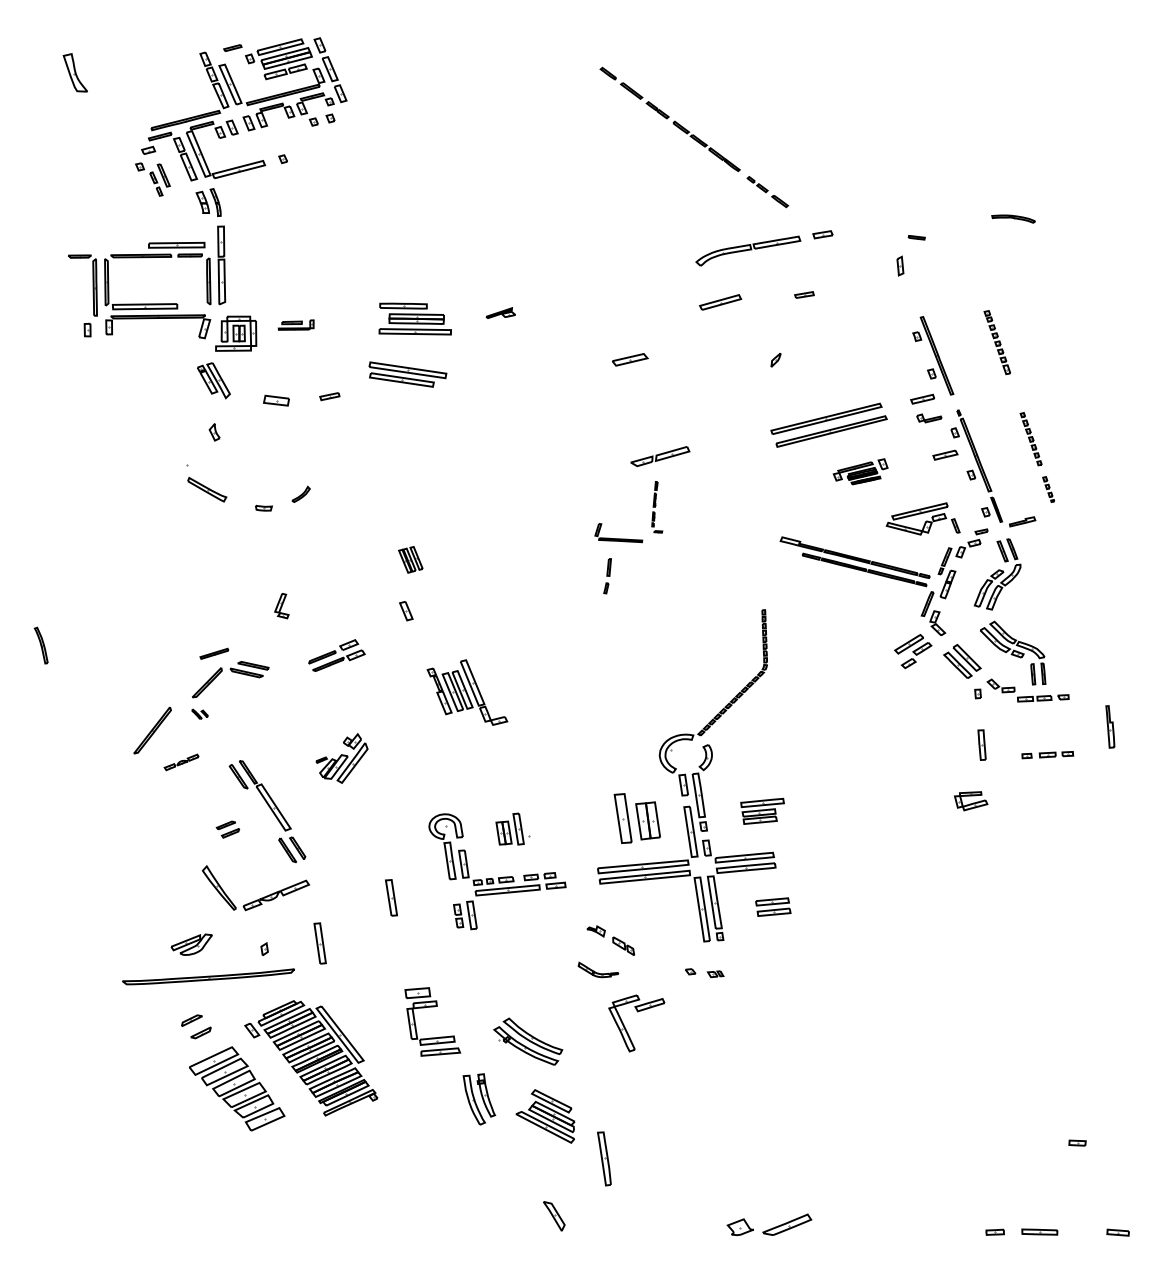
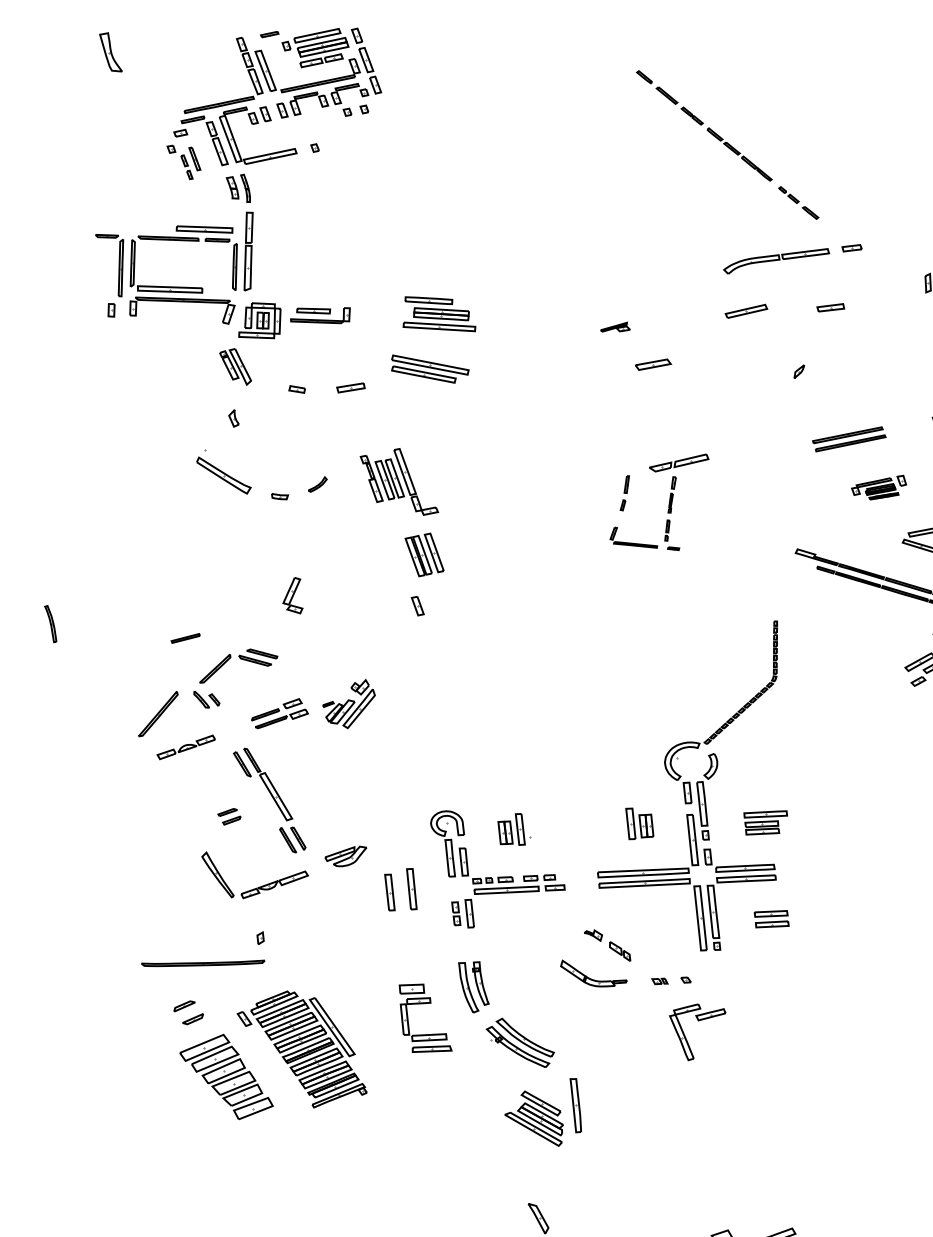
part: (804, 294) -> (830, 307), size x1.43
part: (500, 312) -> (615, 326), moved
part: (296, 324) -> (320, 314), size x1.67
part: (329, 396) -> (350, 387), size x1.43
part: (275, 400) -> (296, 389), size x0.62
part: (828, 425) -> (848, 439), size x0.62
part: (207, 489) -> (224, 475), size x1.43
part: (657, 507) -> (673, 513), size x1.43
part: (410, 559) -> (424, 554), size x1.67
part: (607, 576) -> (624, 493), moved
part: (281, 605) -> (293, 594), size x1.43
part: (214, 653) -> (185, 638), moved
part: (336, 655) -> (279, 713), moved
part: (467, 692) -> (399, 481), moved
part: (199, 713) -> (206, 699), size x1.67
part: (341, 758) -> (348, 703), moved
part: (181, 762) -> (185, 747), size x1.67
part: (637, 818) -> (639, 824), size x0.62
part: (319, 943) -> (411, 889), moved
part: (191, 944) -> (345, 856), moved
part: (598, 969) -> (593, 973), size x1.67
part: (715, 974) -> (659, 981), moved
part: (208, 976) -> (203, 962), size x0.71
part: (637, 1012) -> (698, 1021), moved
part: (479, 1099) -> (473, 987), moved
part: (604, 1158) -> (575, 1105), moved

